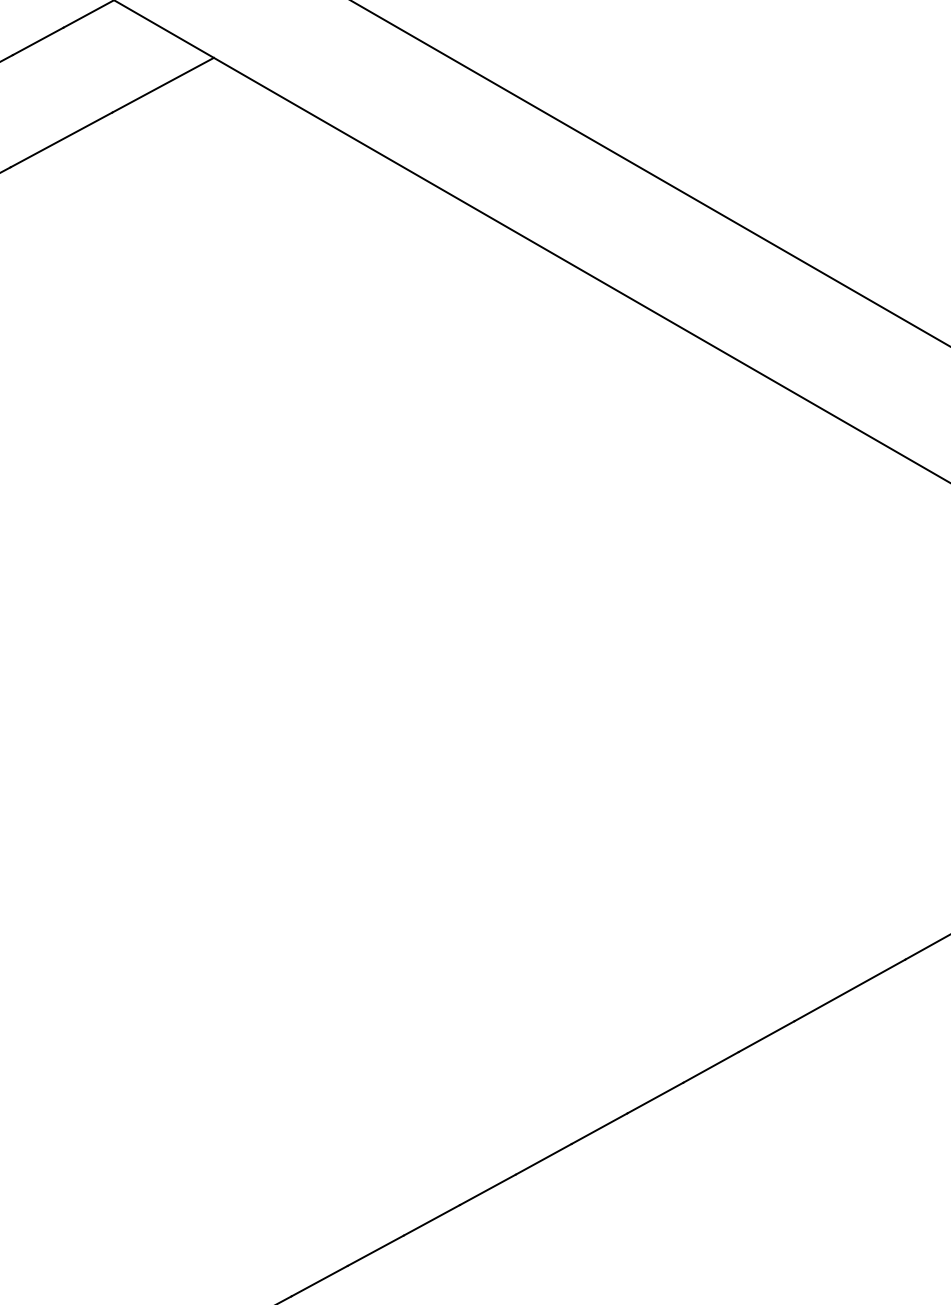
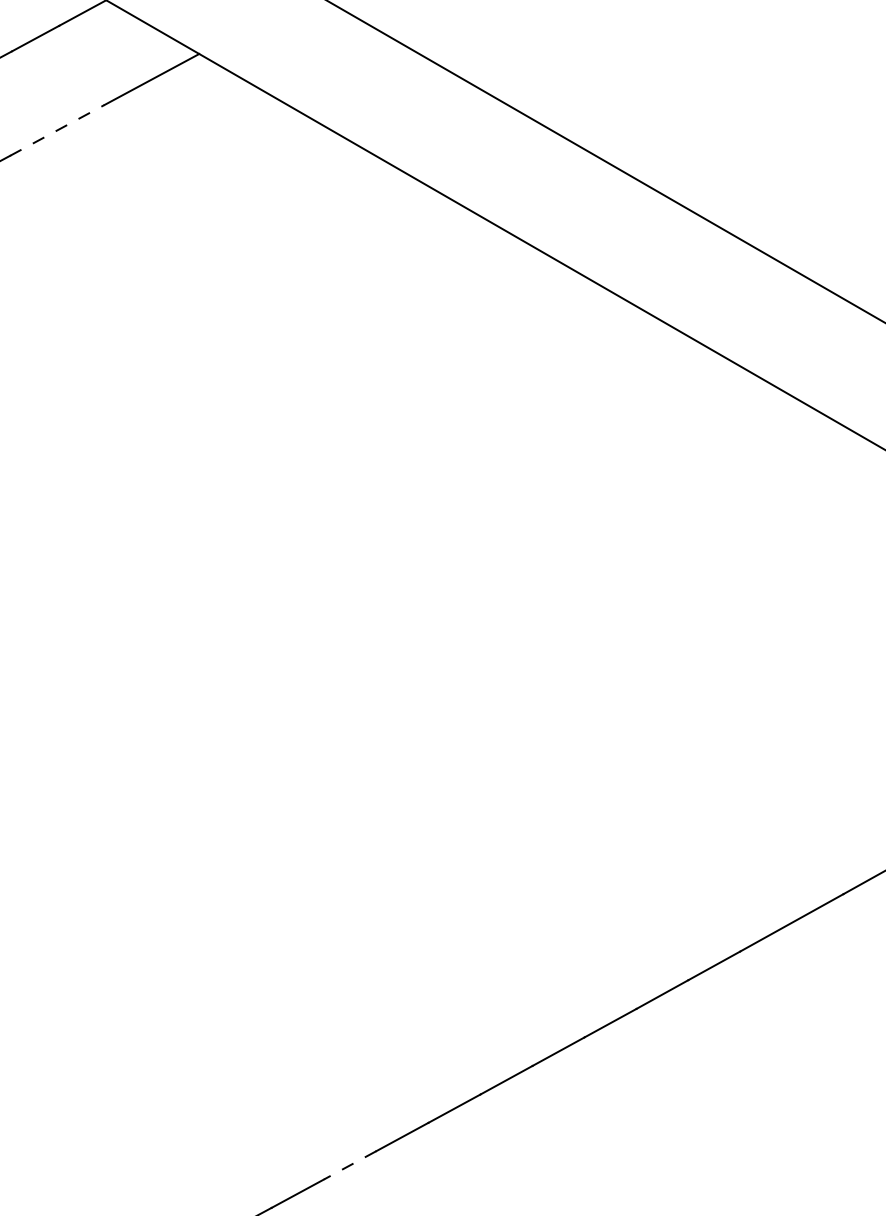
line: (61, 139) -> (57, 130), solid -> dashed
line: (376, 1250) -> (350, 1165), solid -> dashed

